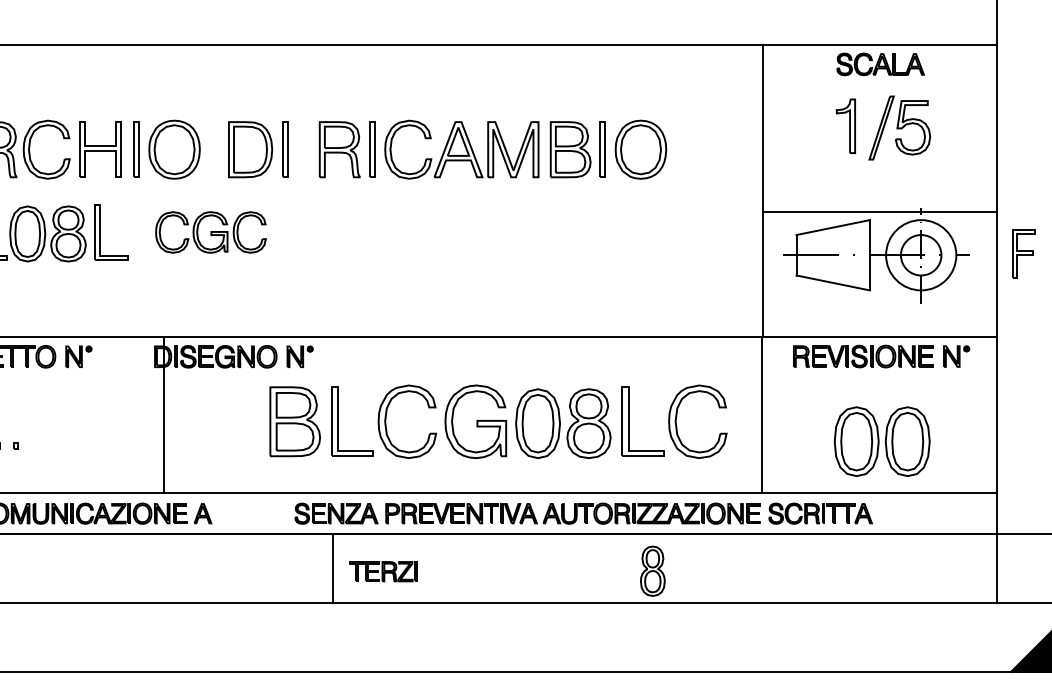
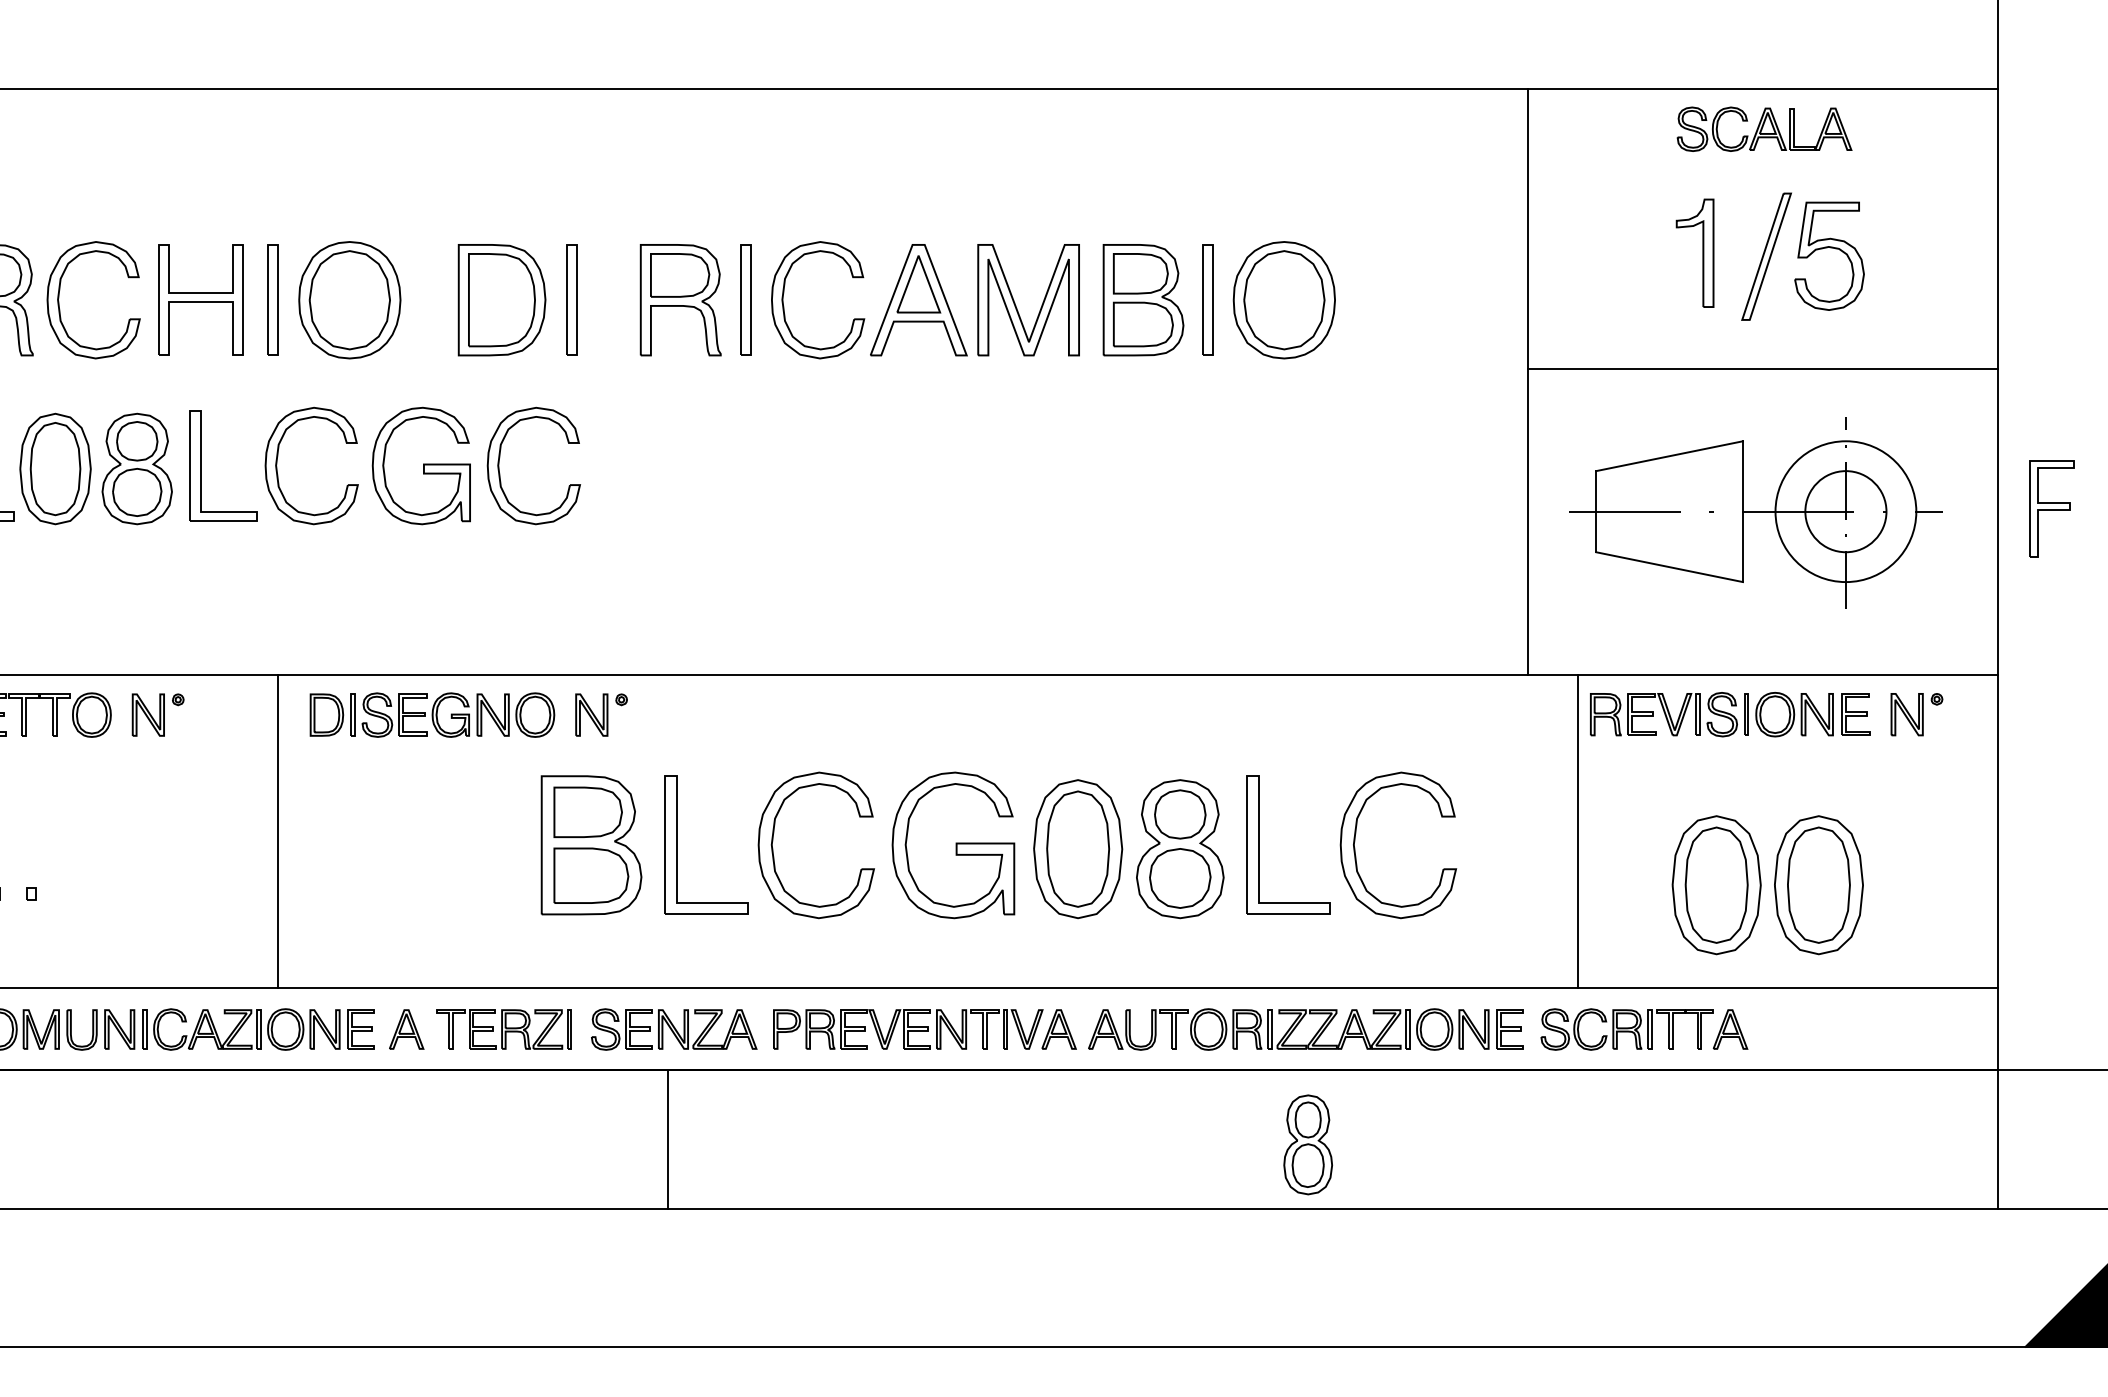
line: (879, 212) -> (1762, 369), moved
part: (210, 232) -> (421, 466), size x1.43
line: (163, 414) -> (277, 830), moved
line: (762, 414) -> (1577, 830), moved
part: (383, 571) -> (503, 1029), moved

